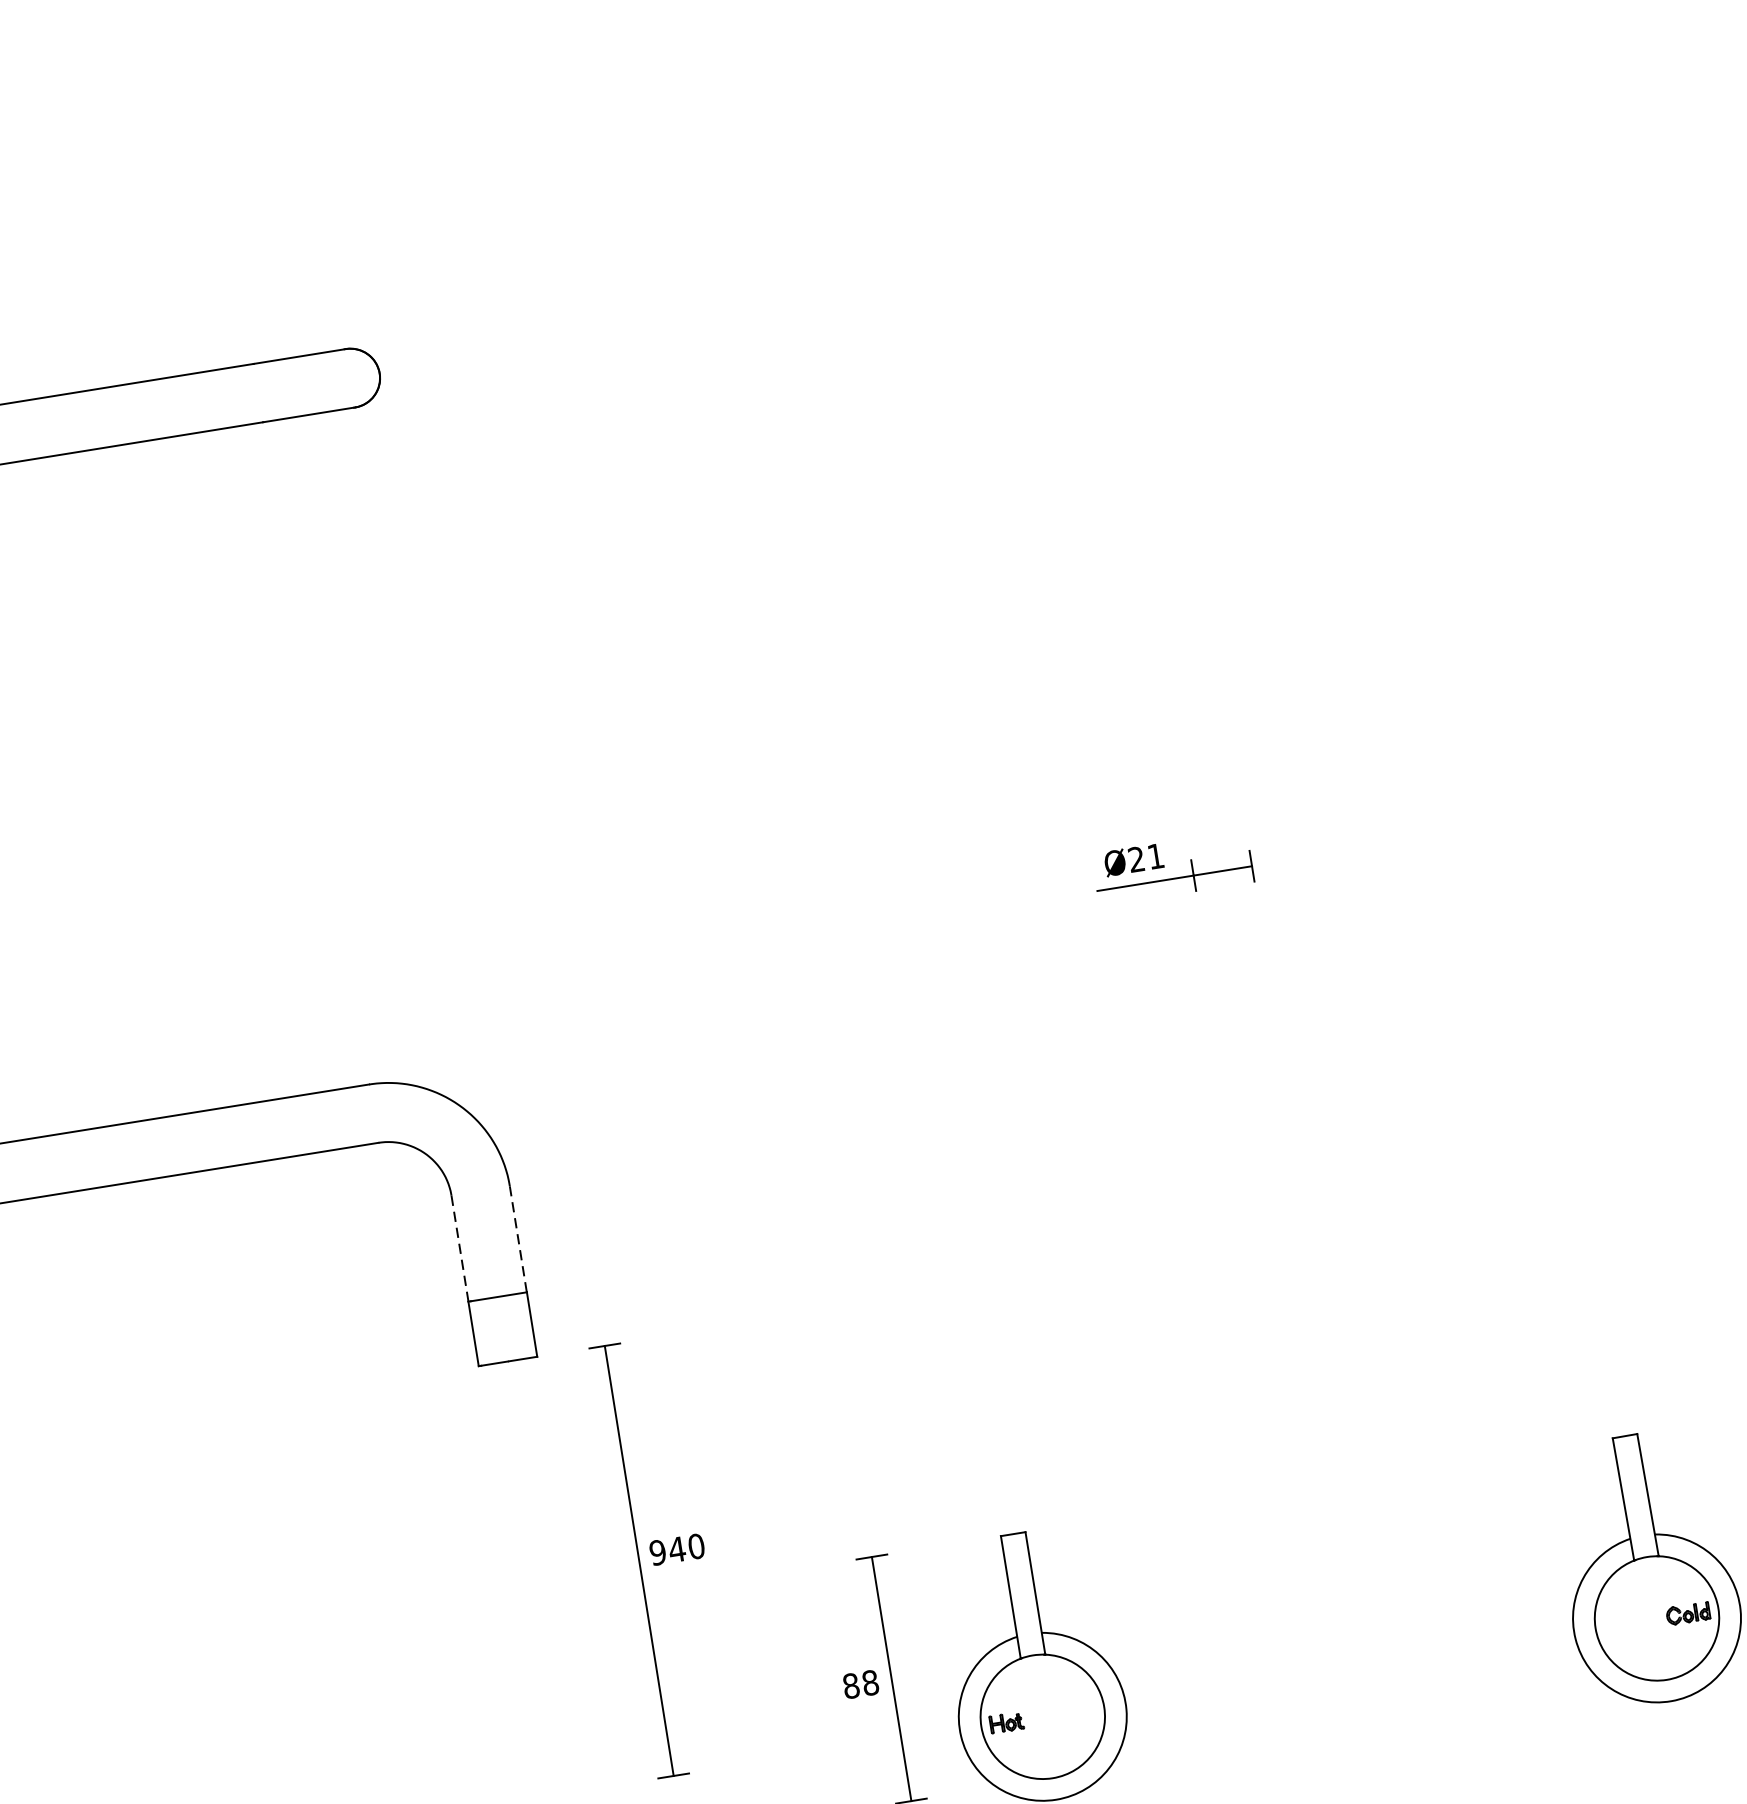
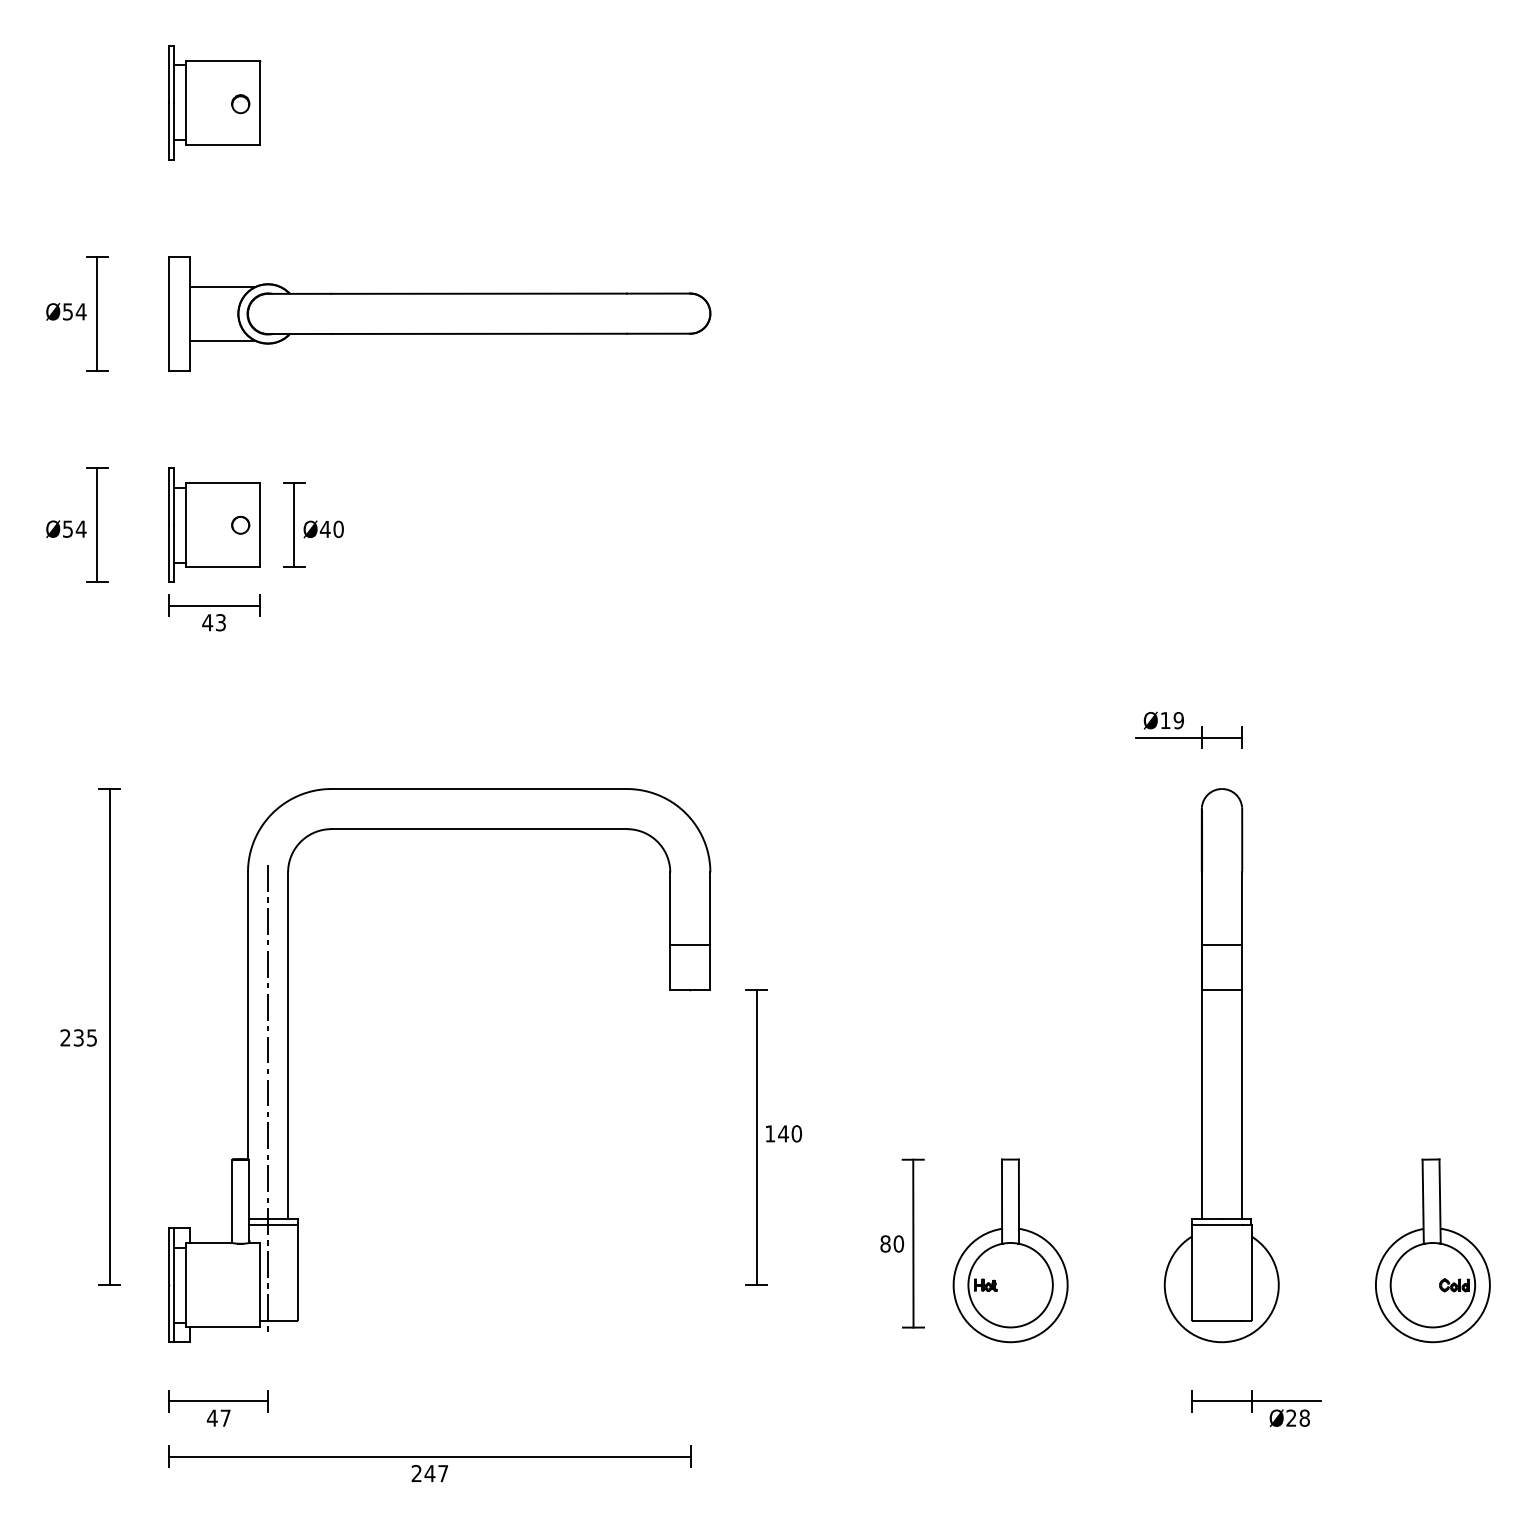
text: (1145, 857) -> (1171, 720), Ø21 -> Ø19
line: (518, 1238) -> (710, 908), dashed -> solid
line: (460, 1249) -> (670, 909), dashed -> solid
part: (1298, 1348) -> (1221, 1065), added
text: (658, 1552) -> (770, 1133), 940 -> 140
text: (869, 1682) -> (898, 1243), 88 -> 80

